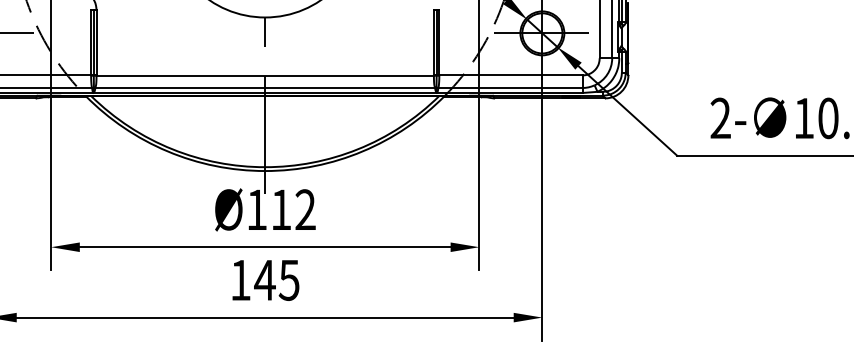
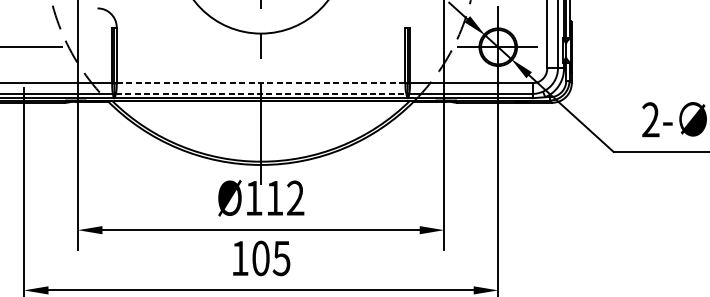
line: (265, 75) -> (261, 83), solid -> dashed
line: (265, 87) -> (261, 93), solid -> dashed
text: (264, 279) -> (260, 257), 145 -> 105

